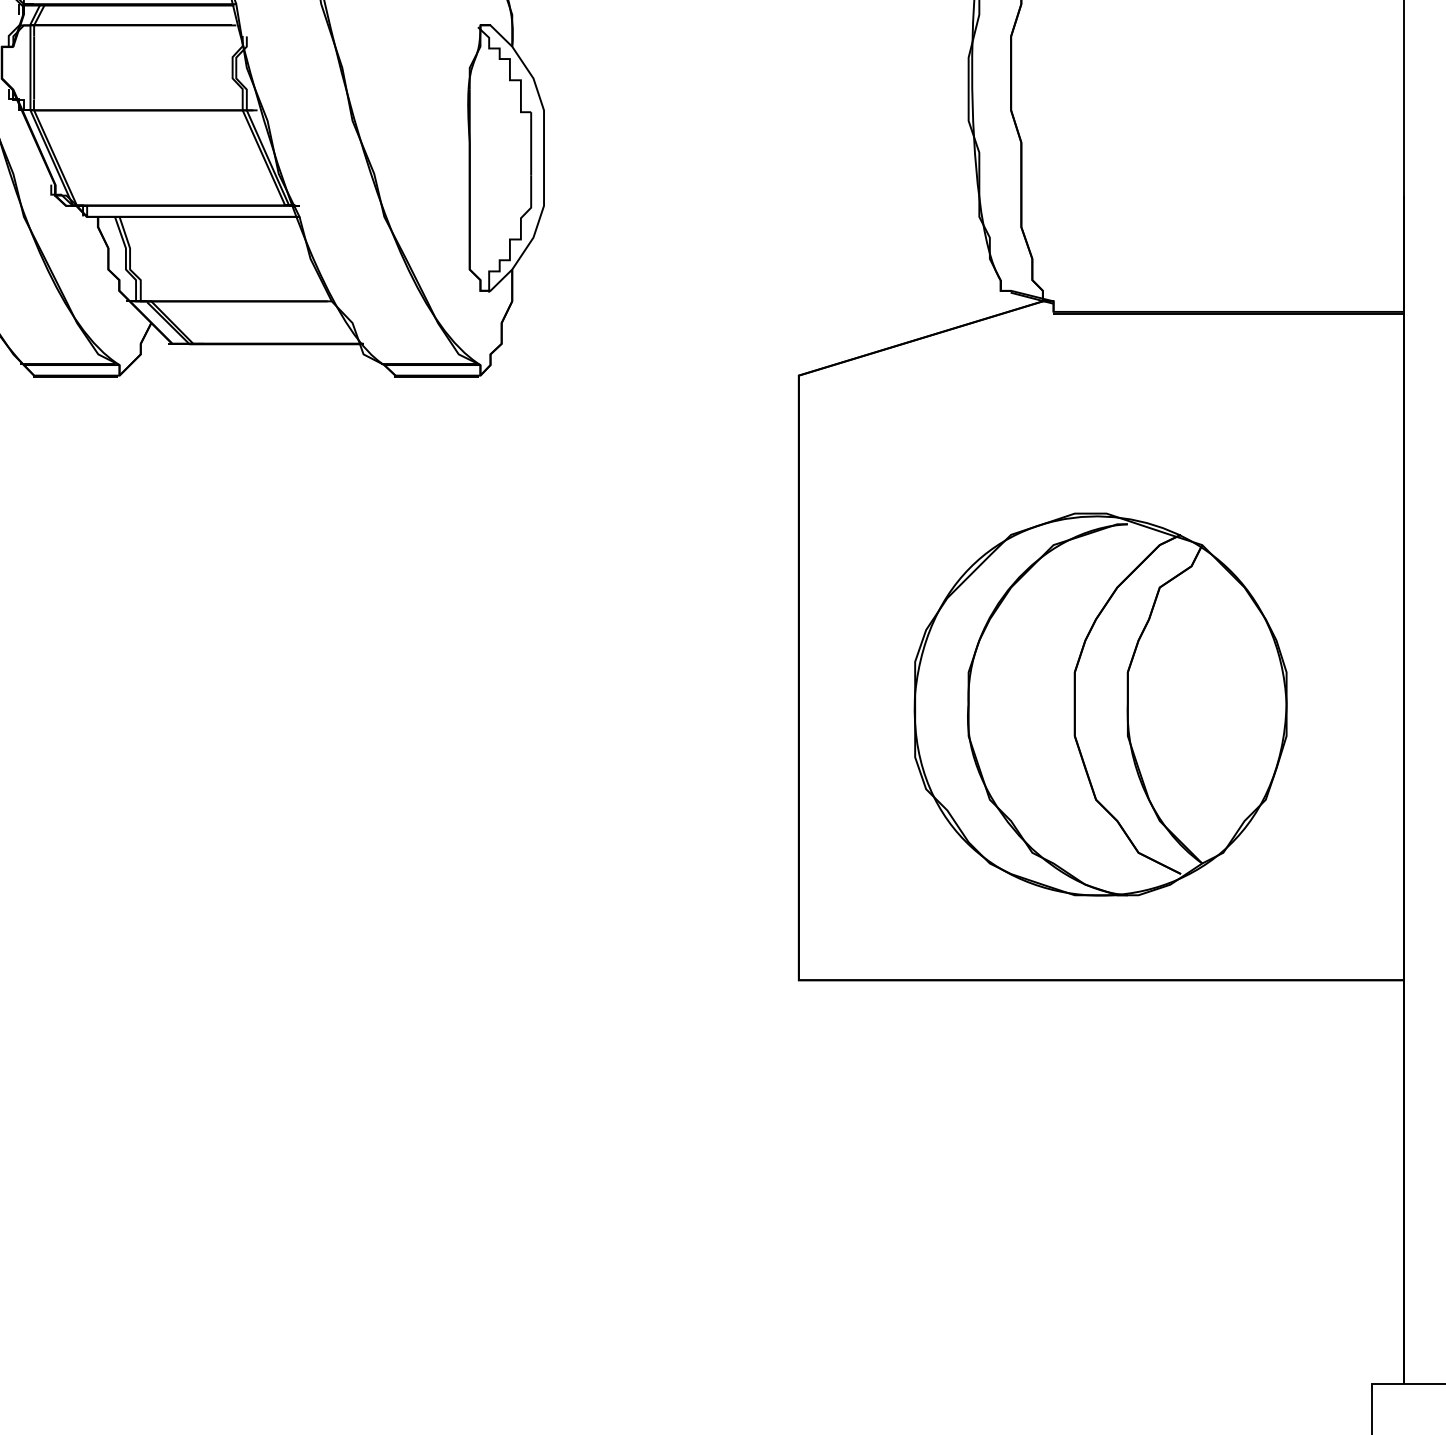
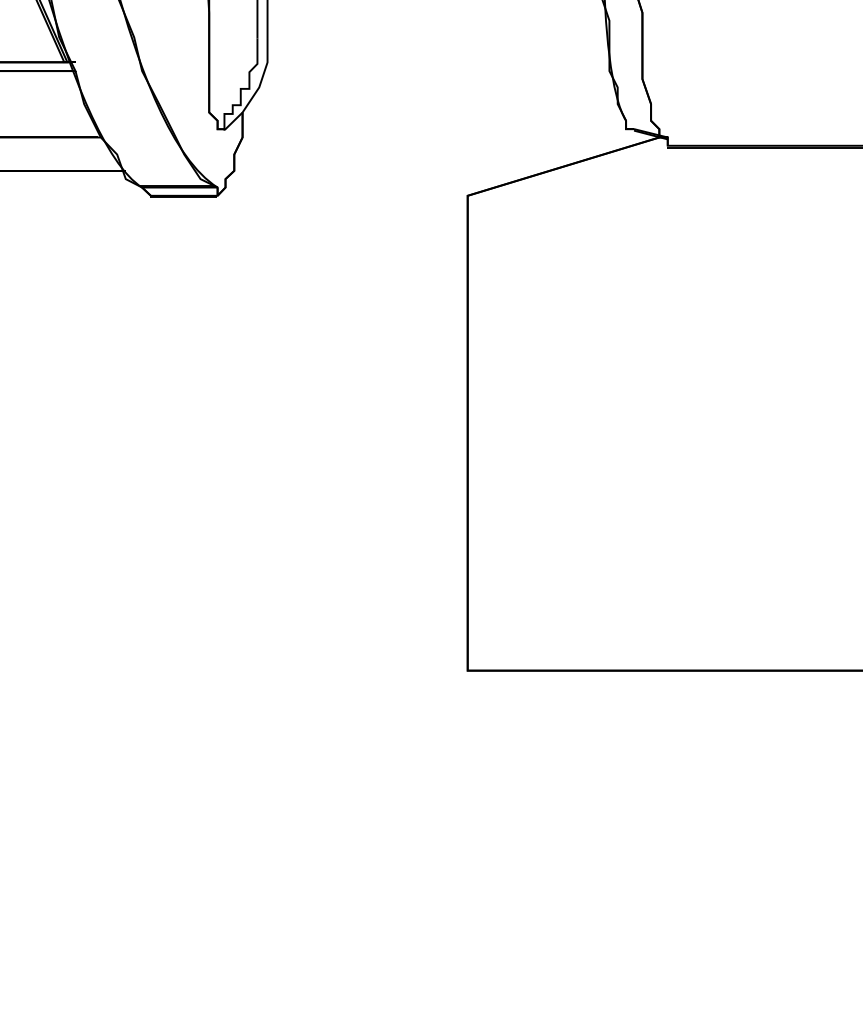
part: (1100, 704) -> (704, 454), removed

